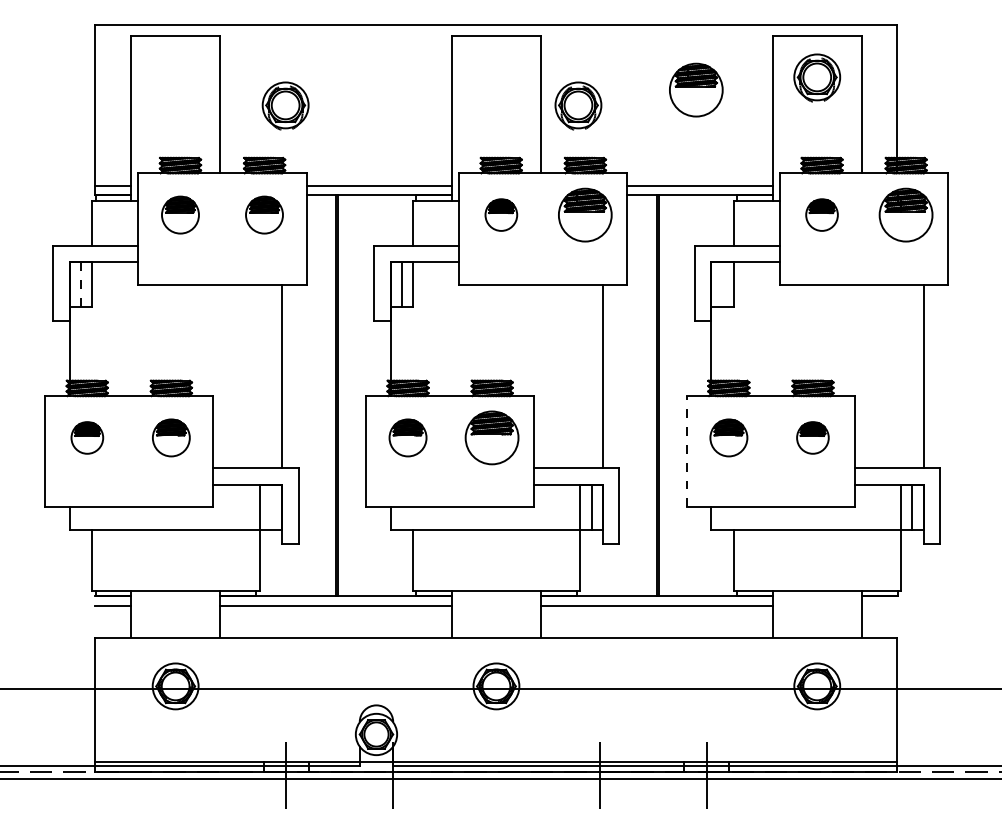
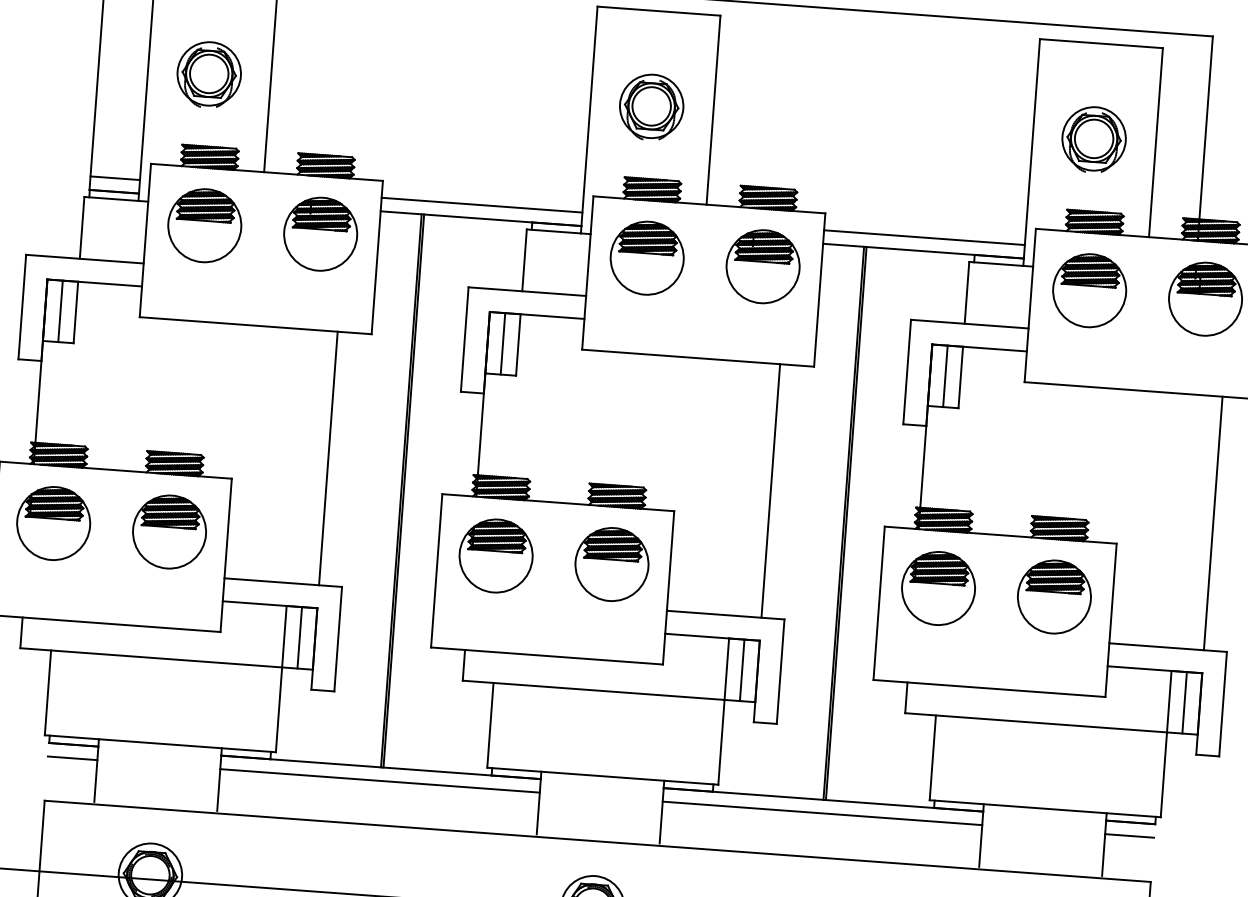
part: (817, 77) -> (1094, 139), moved
part: (696, 89) -> (929, 104), removed
part: (285, 105) -> (209, 74), moved
part: (578, 105) -> (651, 106), moved
part: (180, 214) -> (204, 224), size x1.43
part: (264, 214) -> (320, 233), size x1.43
part: (501, 214) -> (647, 257), size x1.67
part: (821, 214) -> (1088, 289), size x1.67
line: (80, 284) -> (59, 311), dashed -> solid
line: (722, 284) -> (945, 376), added
part: (87, 437) -> (54, 522), size x1.67
part: (171, 437) -> (169, 531), size x1.43
part: (407, 437) -> (495, 555), size x1.43
part: (728, 437) -> (938, 587), size x1.43
part: (812, 437) -> (1053, 596), size x1.67
line: (686, 451) -> (878, 602), dashed -> solid
line: (270, 507) -> (299, 638), added
line: (879, 606) -> (1129, 836), added

